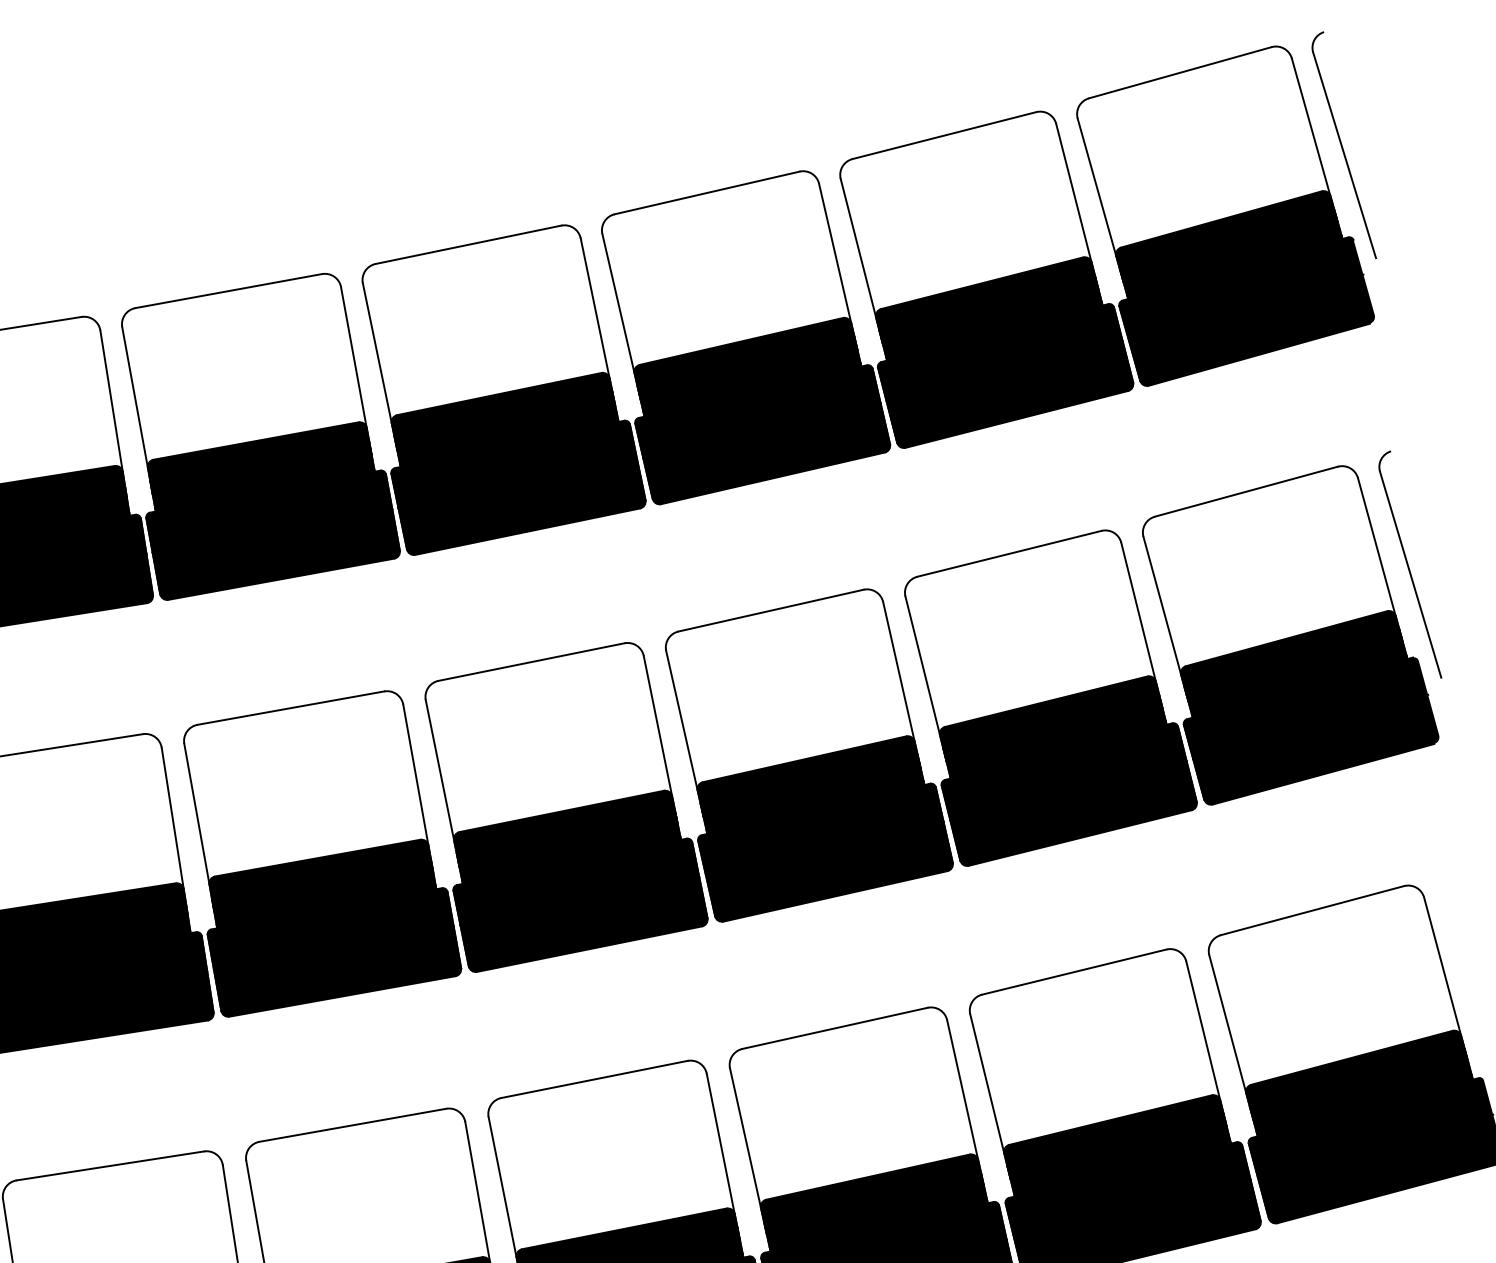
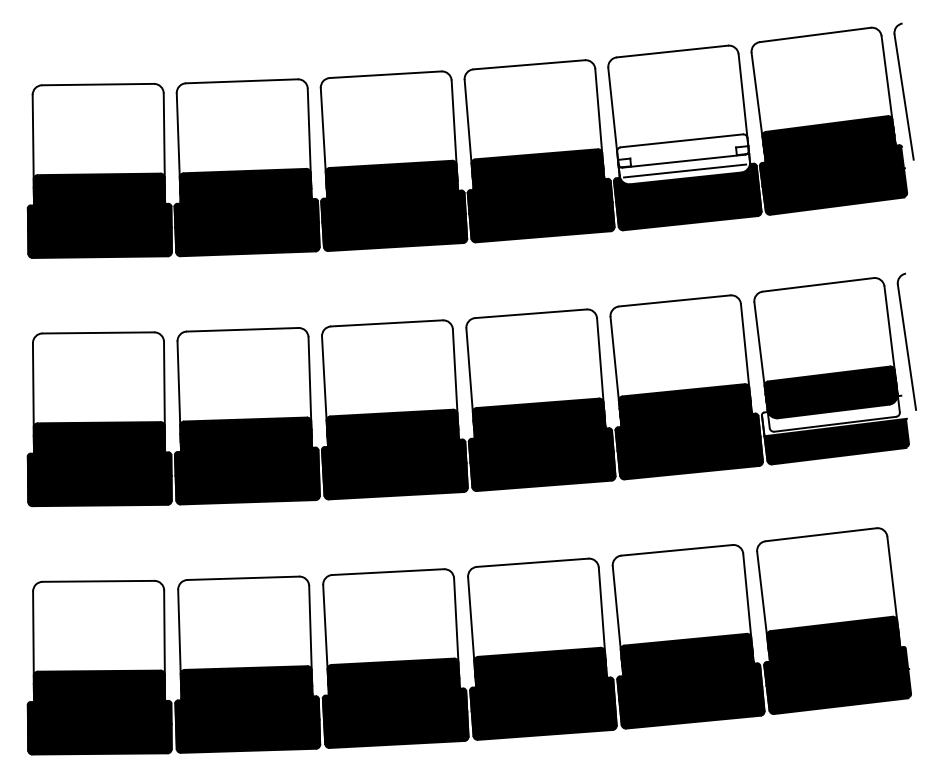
fill: (989, 314) -> (683, 159), removed
fill: (1303, 705) -> (833, 414), removed

